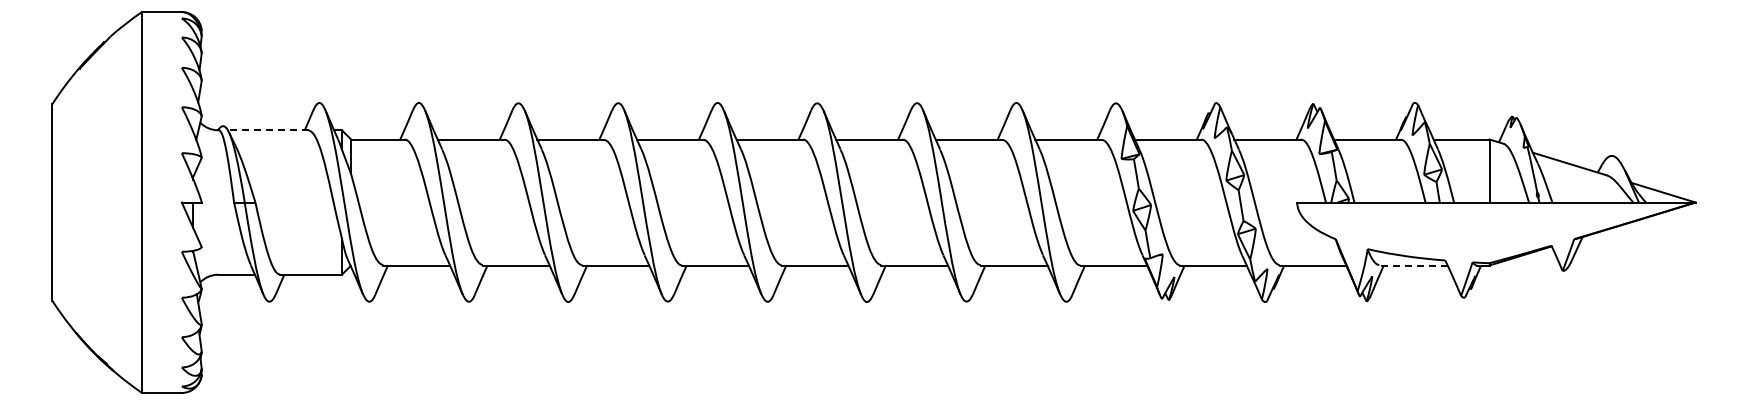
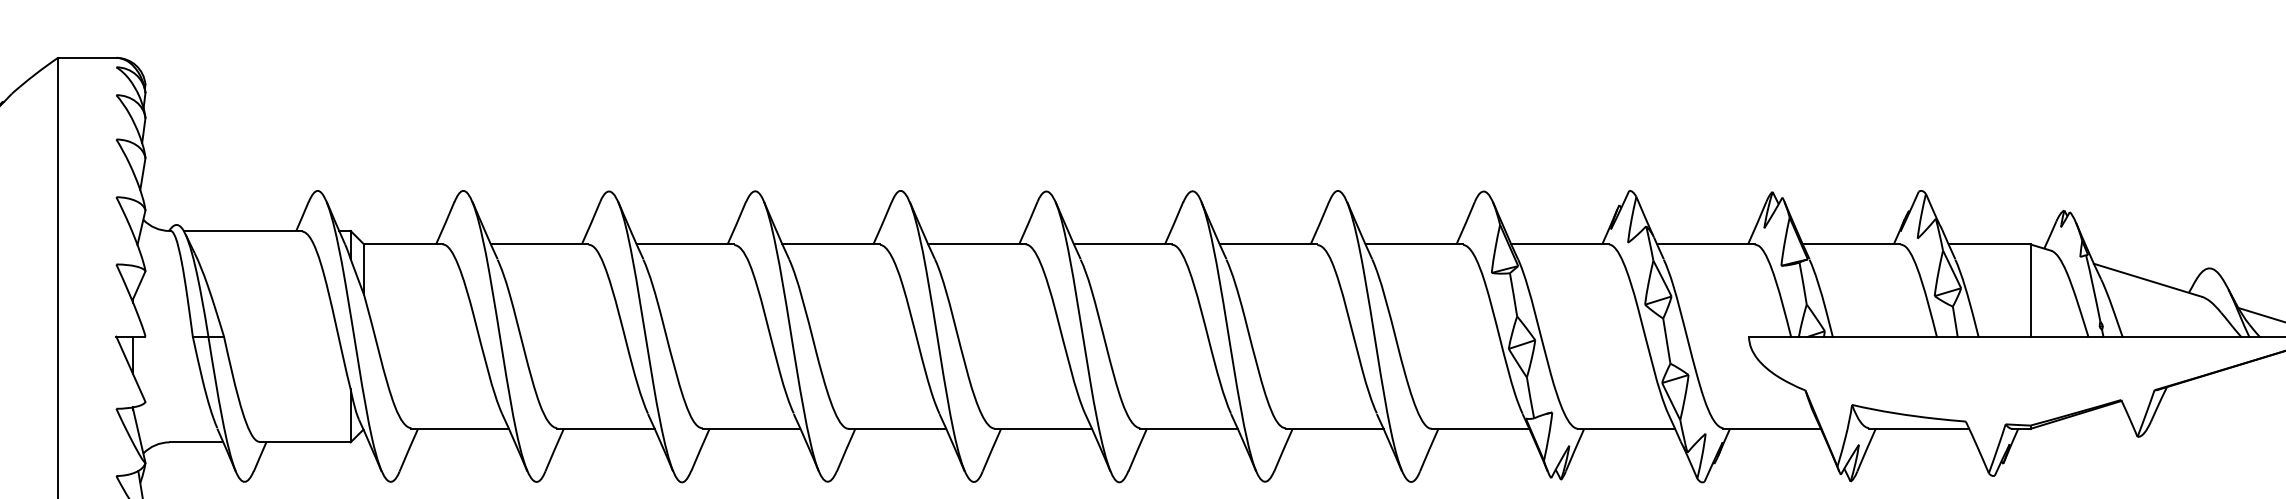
line: (267, 130) -> (241, 231), dashed -> solid
line: (1413, 265) -> (1919, 428), dashed -> solid

